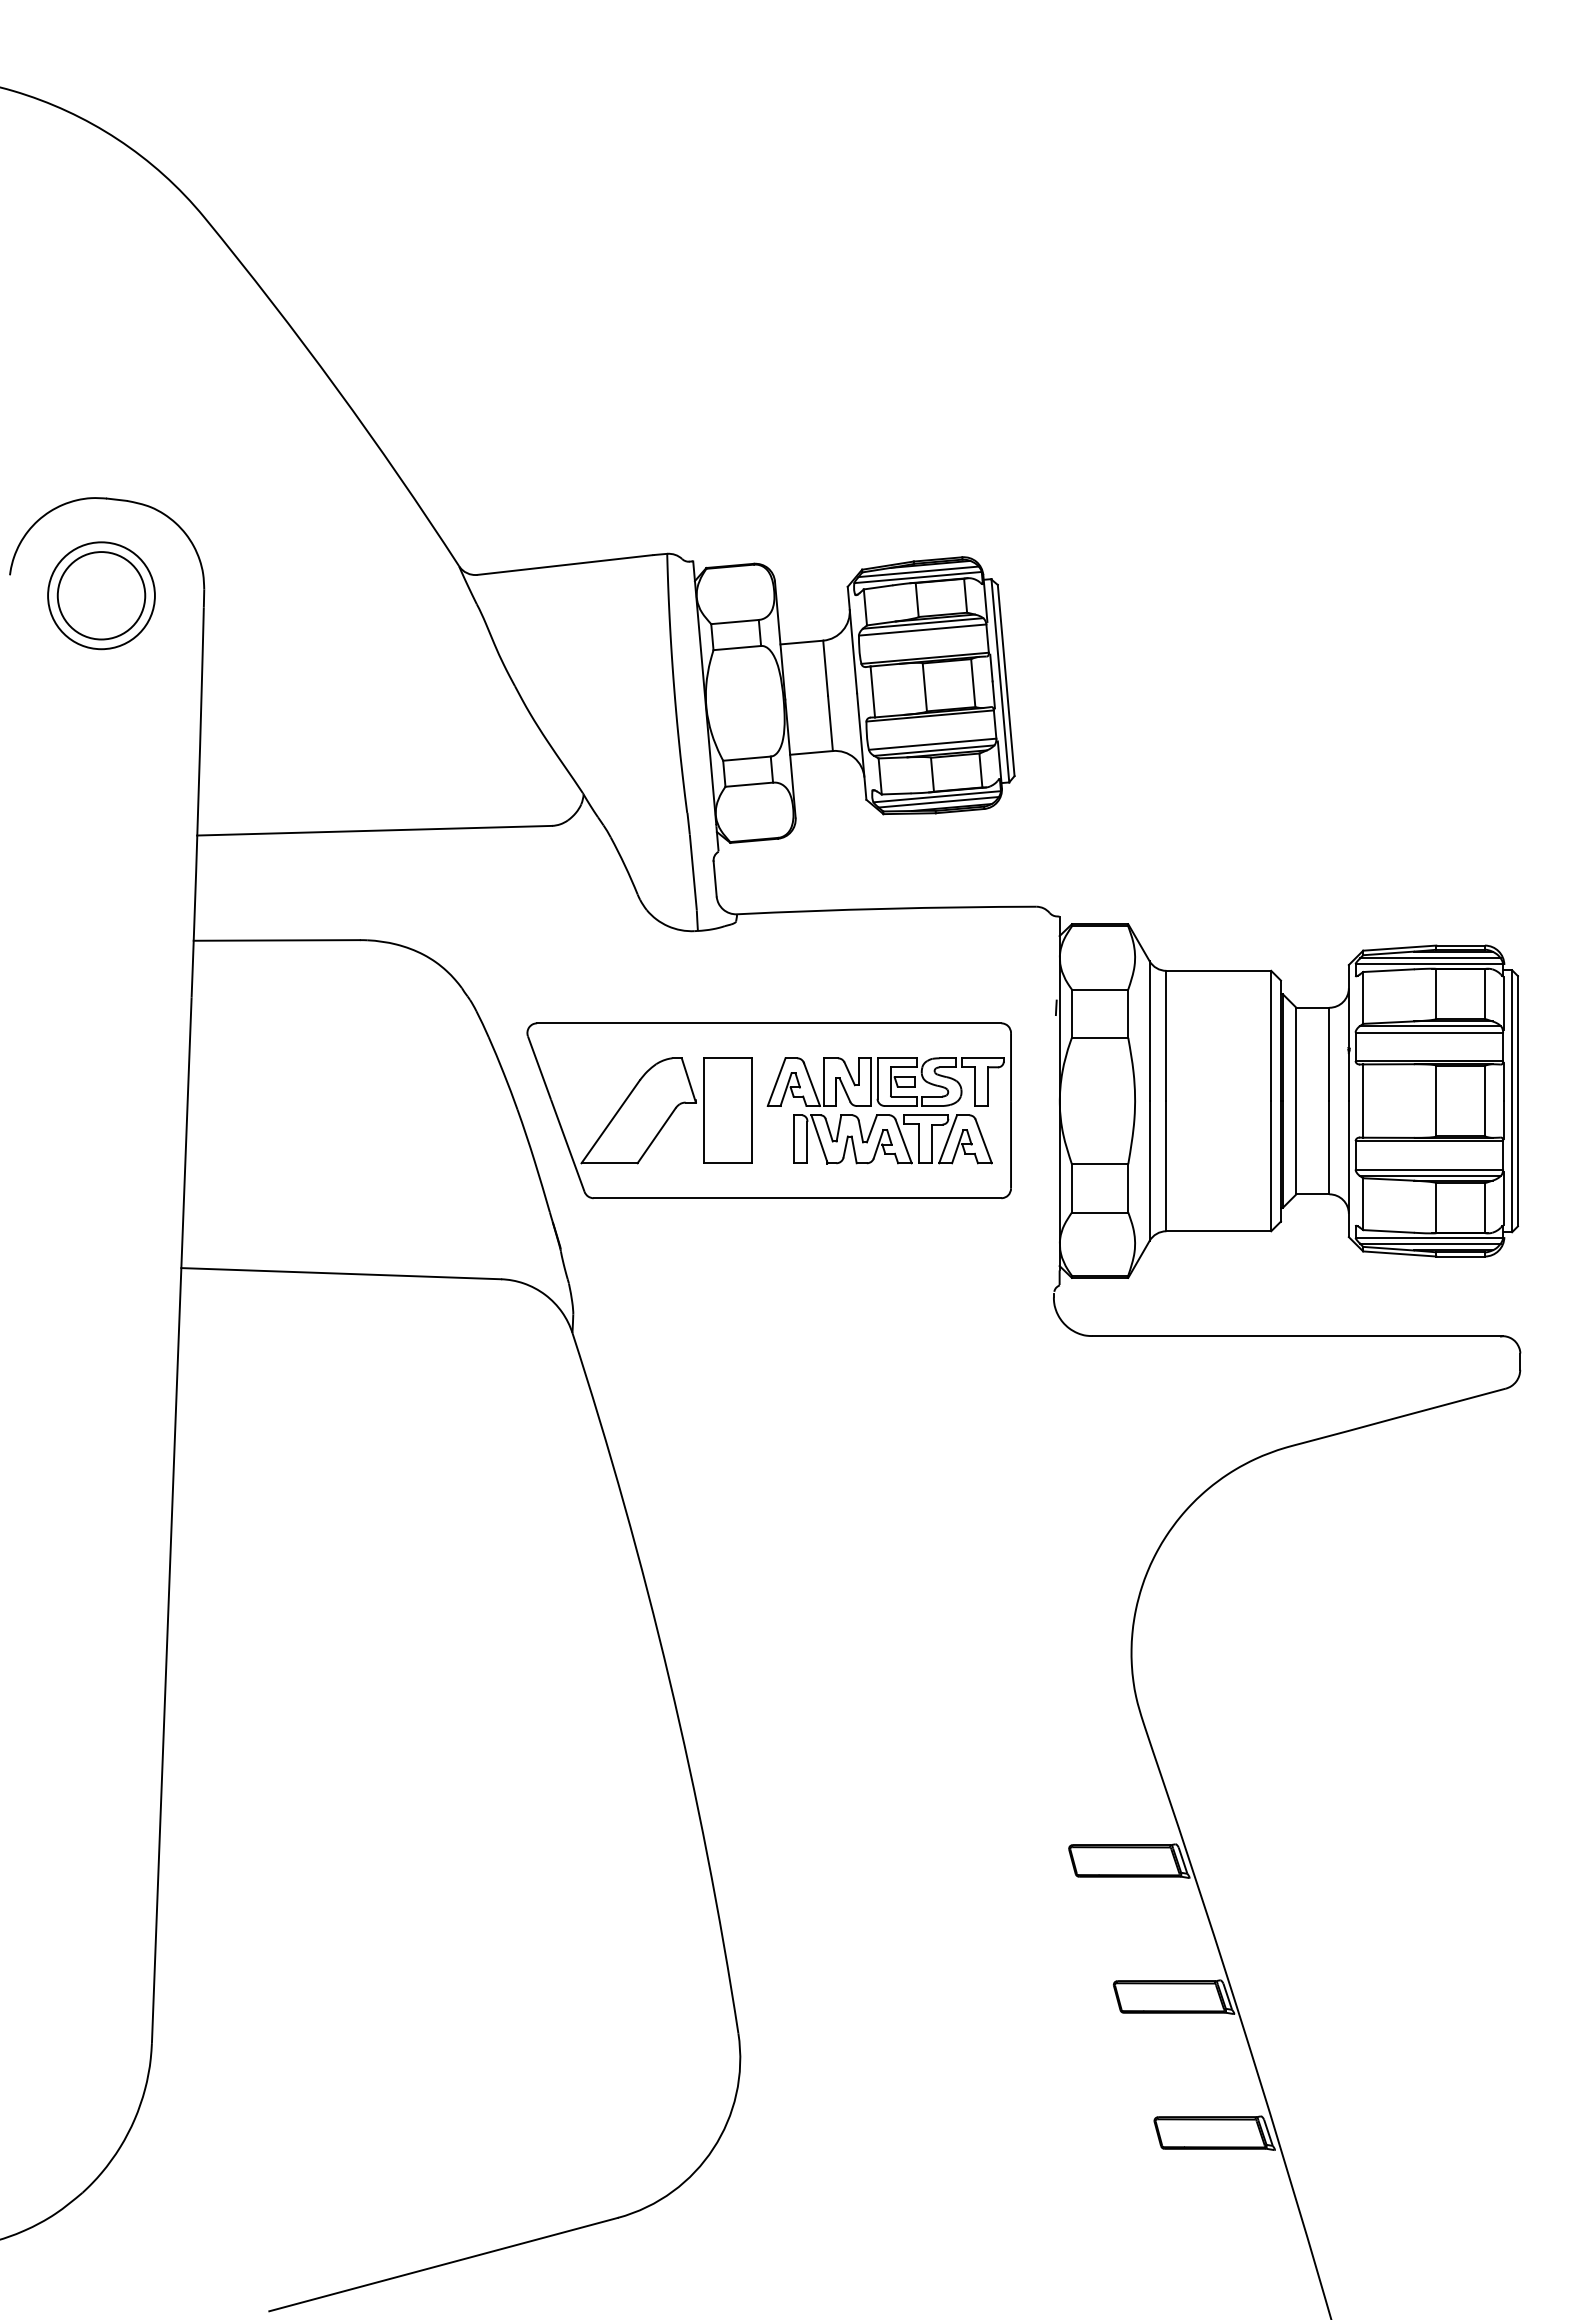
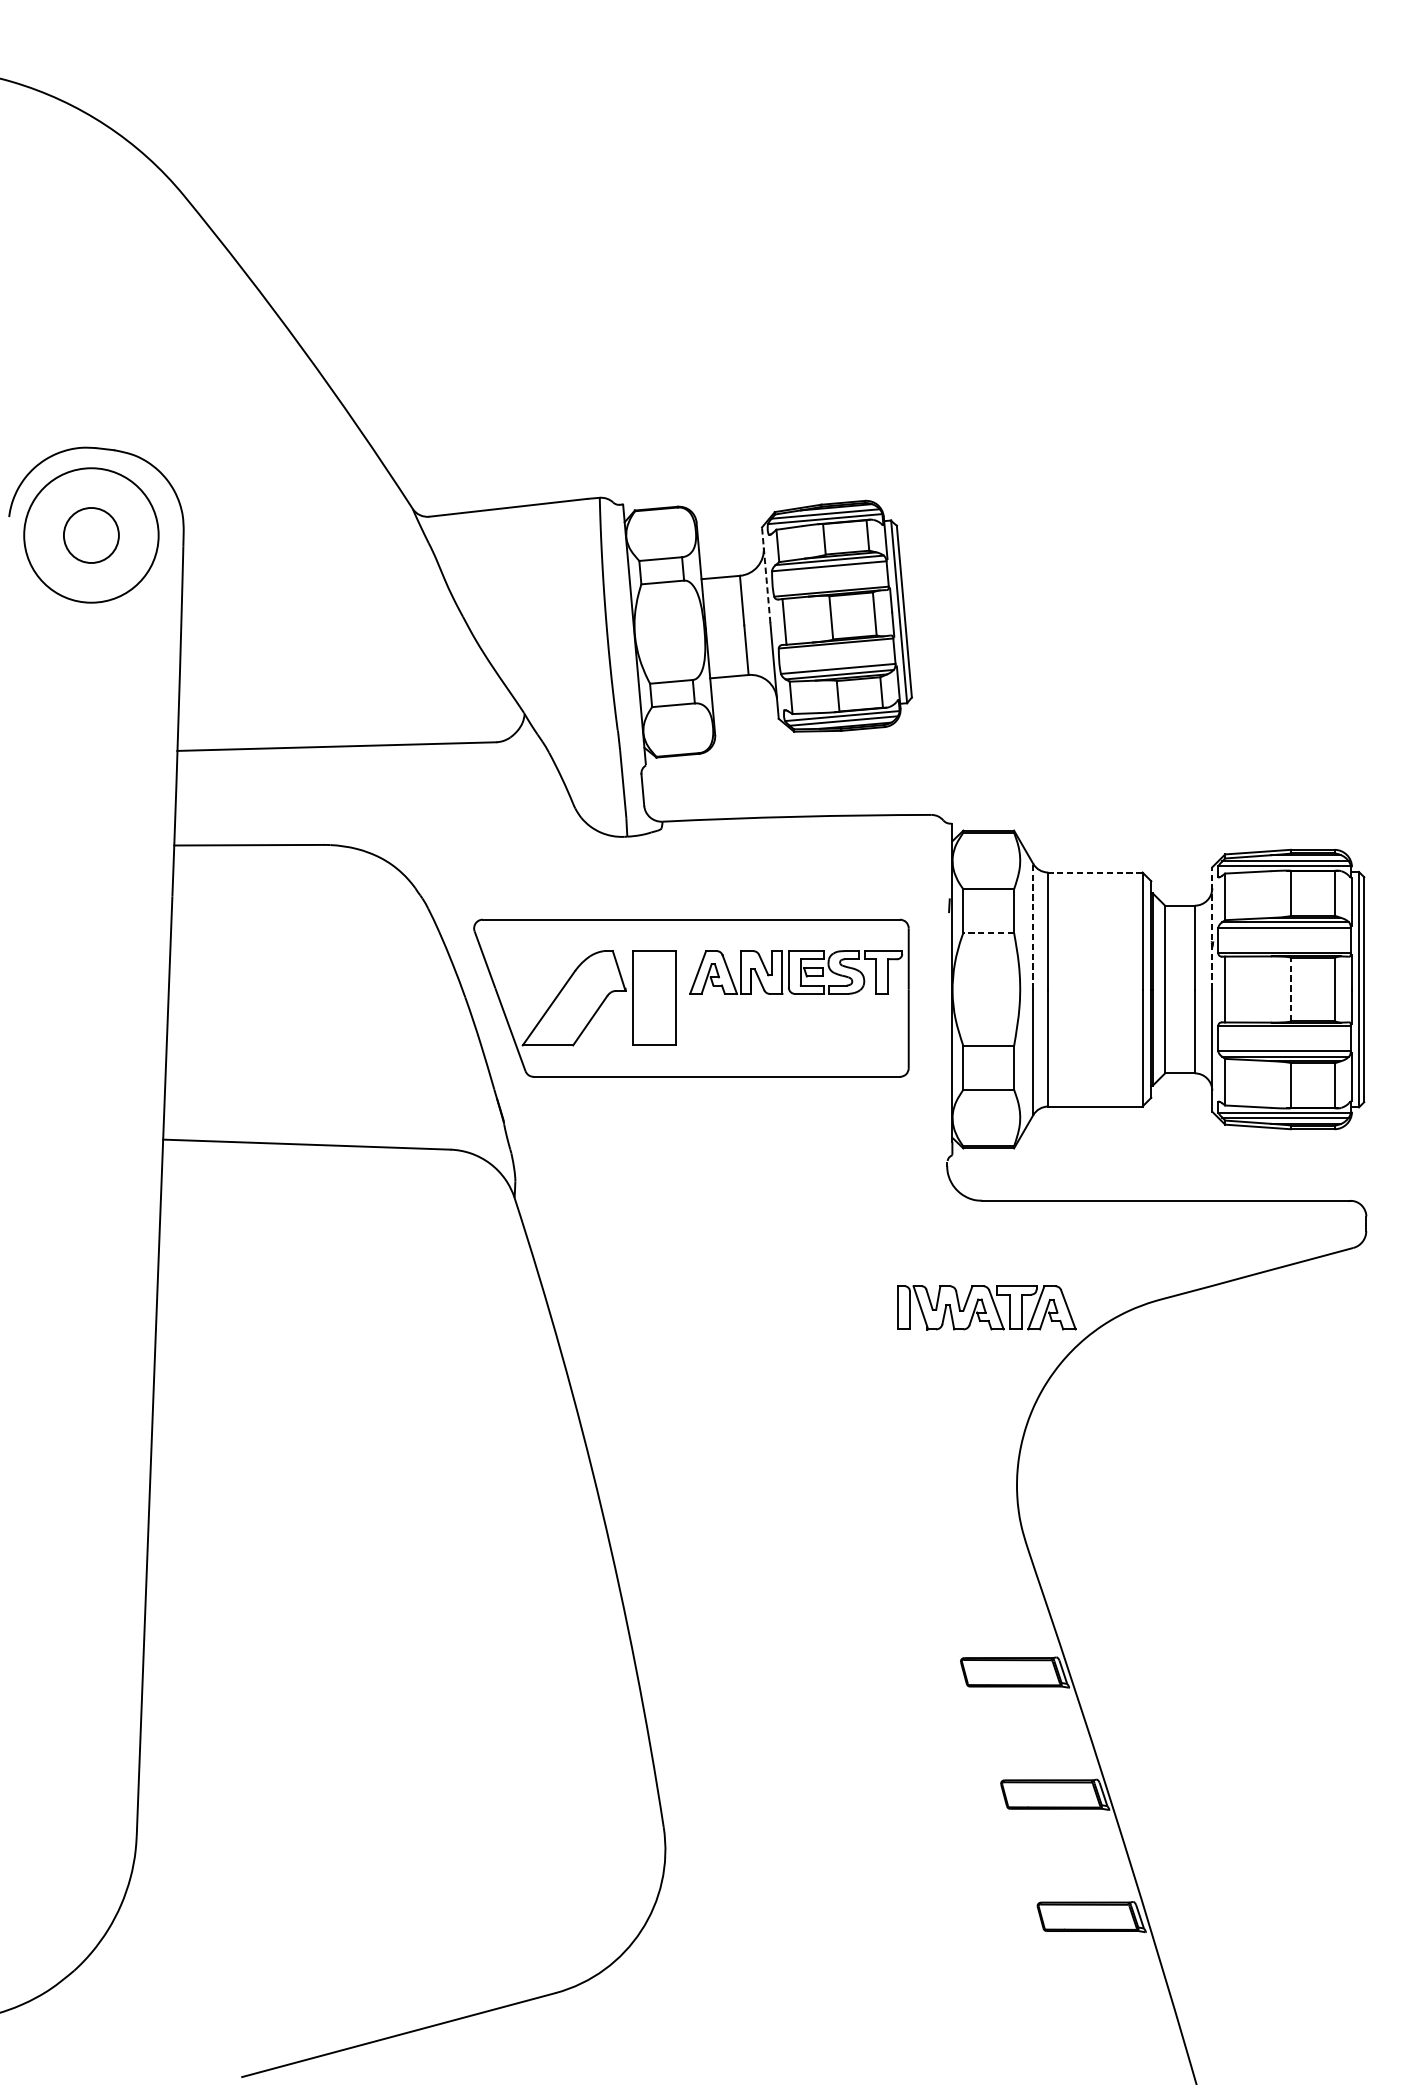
circle: (101, 595) -> (91, 535), size x0.7
circle: (101, 595) -> (91, 535), size x1.4
line: (852, 639) -> (766, 574), solid -> dashed
line: (1218, 970) -> (1095, 872), solid -> dashed
line: (1149, 1031) -> (1033, 927), solid -> dashed
line: (1348, 1032) -> (1211, 927), solid -> dashed
line: (1099, 1037) -> (988, 932), solid -> dashed
line: (1436, 1100) -> (1291, 989), solid -> dashed
part: (892, 1139) -> (986, 1308), moved

